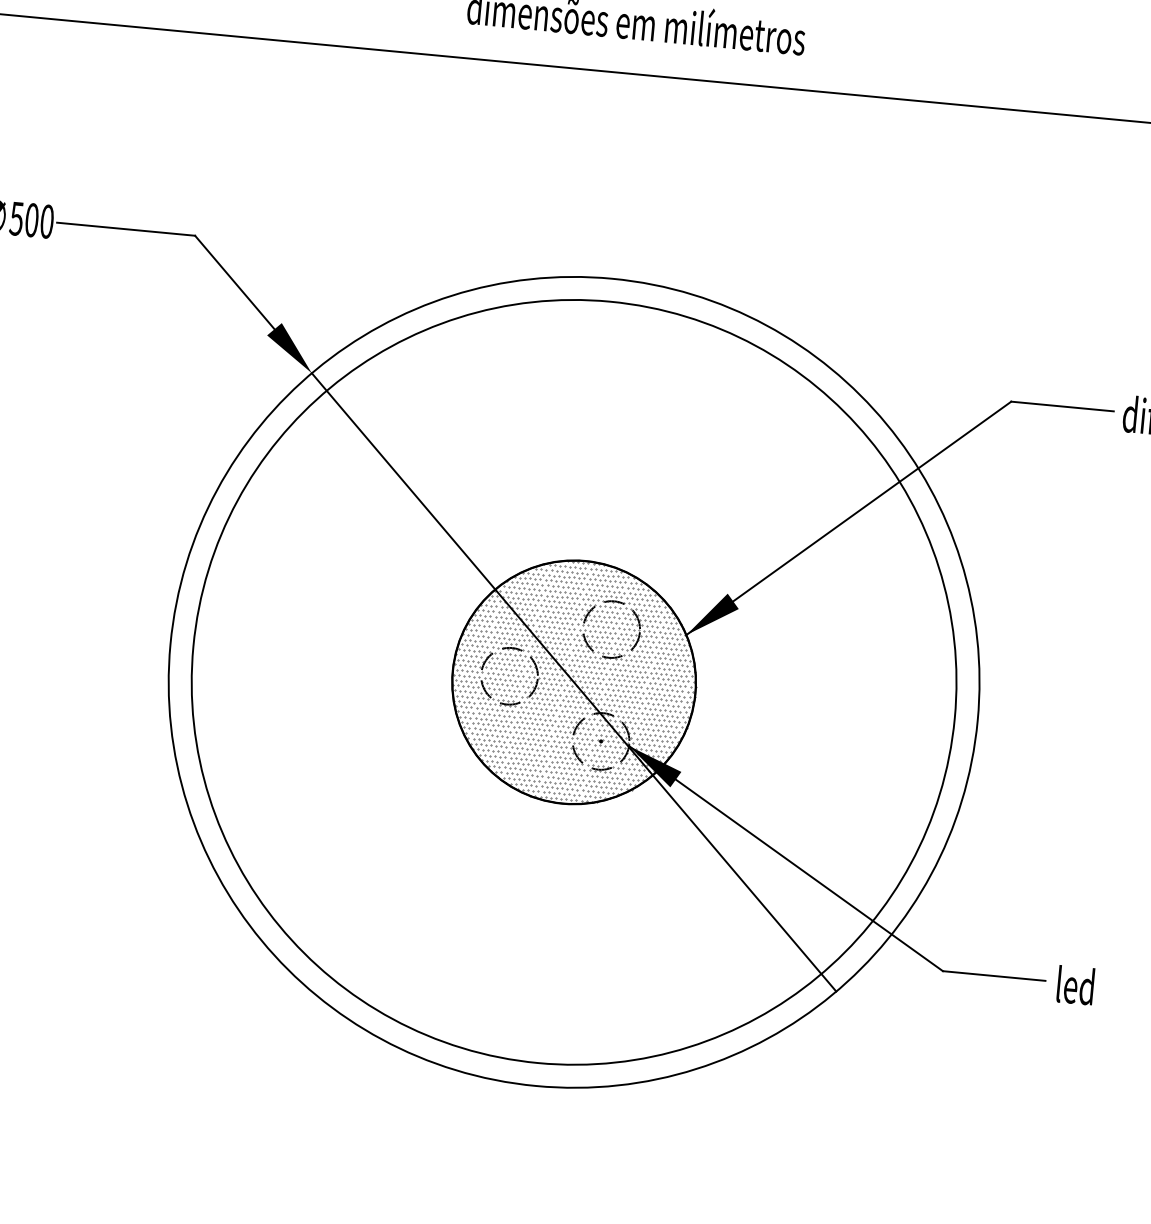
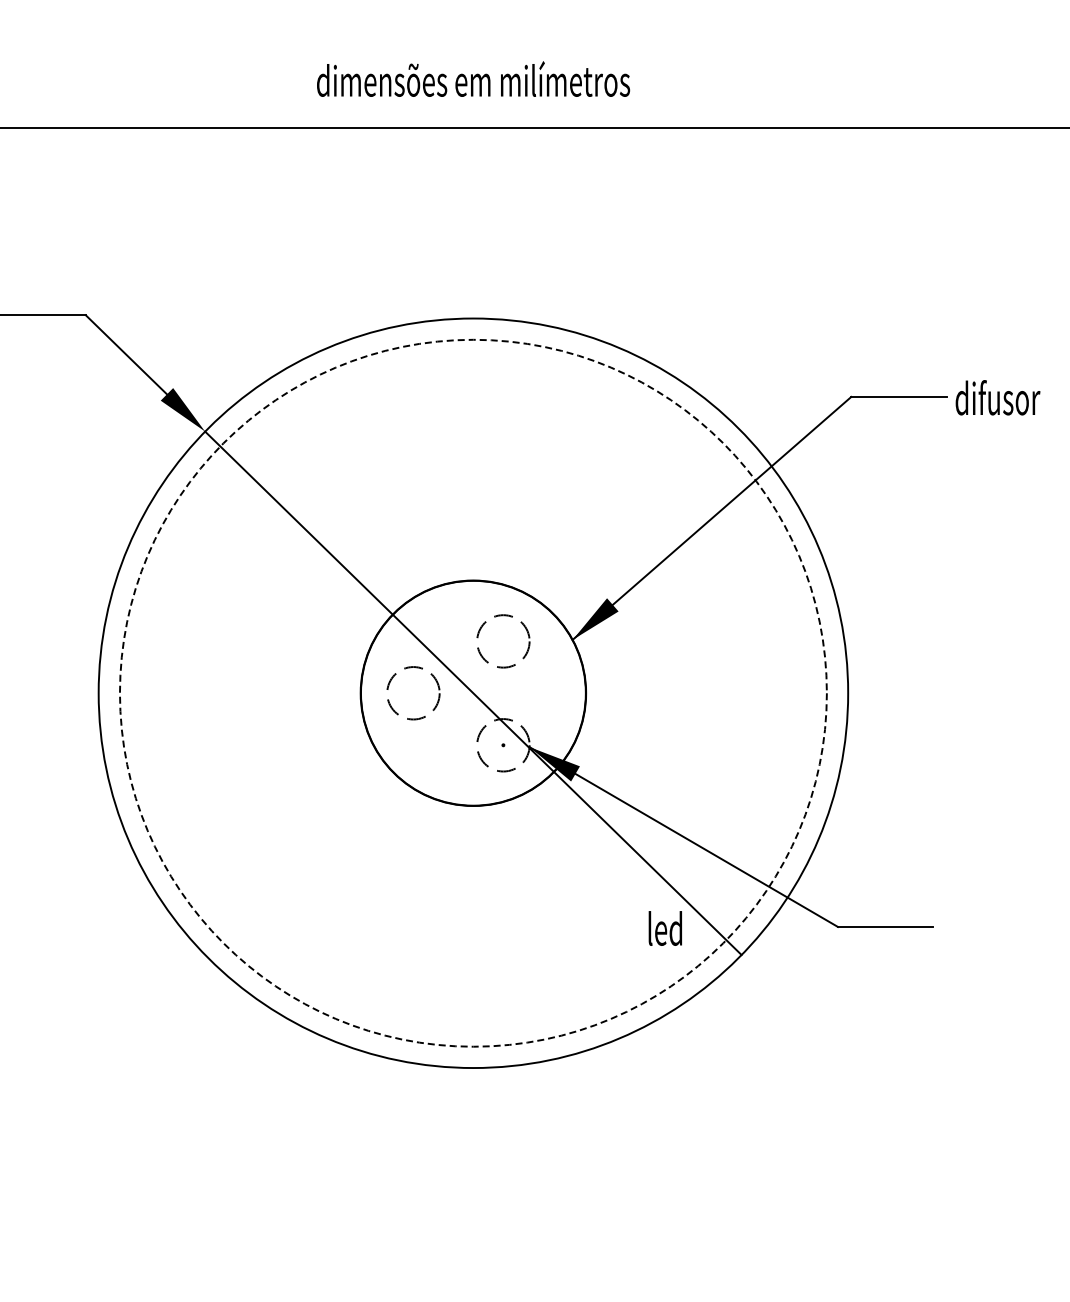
hatch: (574, 680) -> (473, 691), removed
circle: (573, 681) -> (472, 692), solid -> dashed
text: (1074, 985) -> (664, 928), moved

